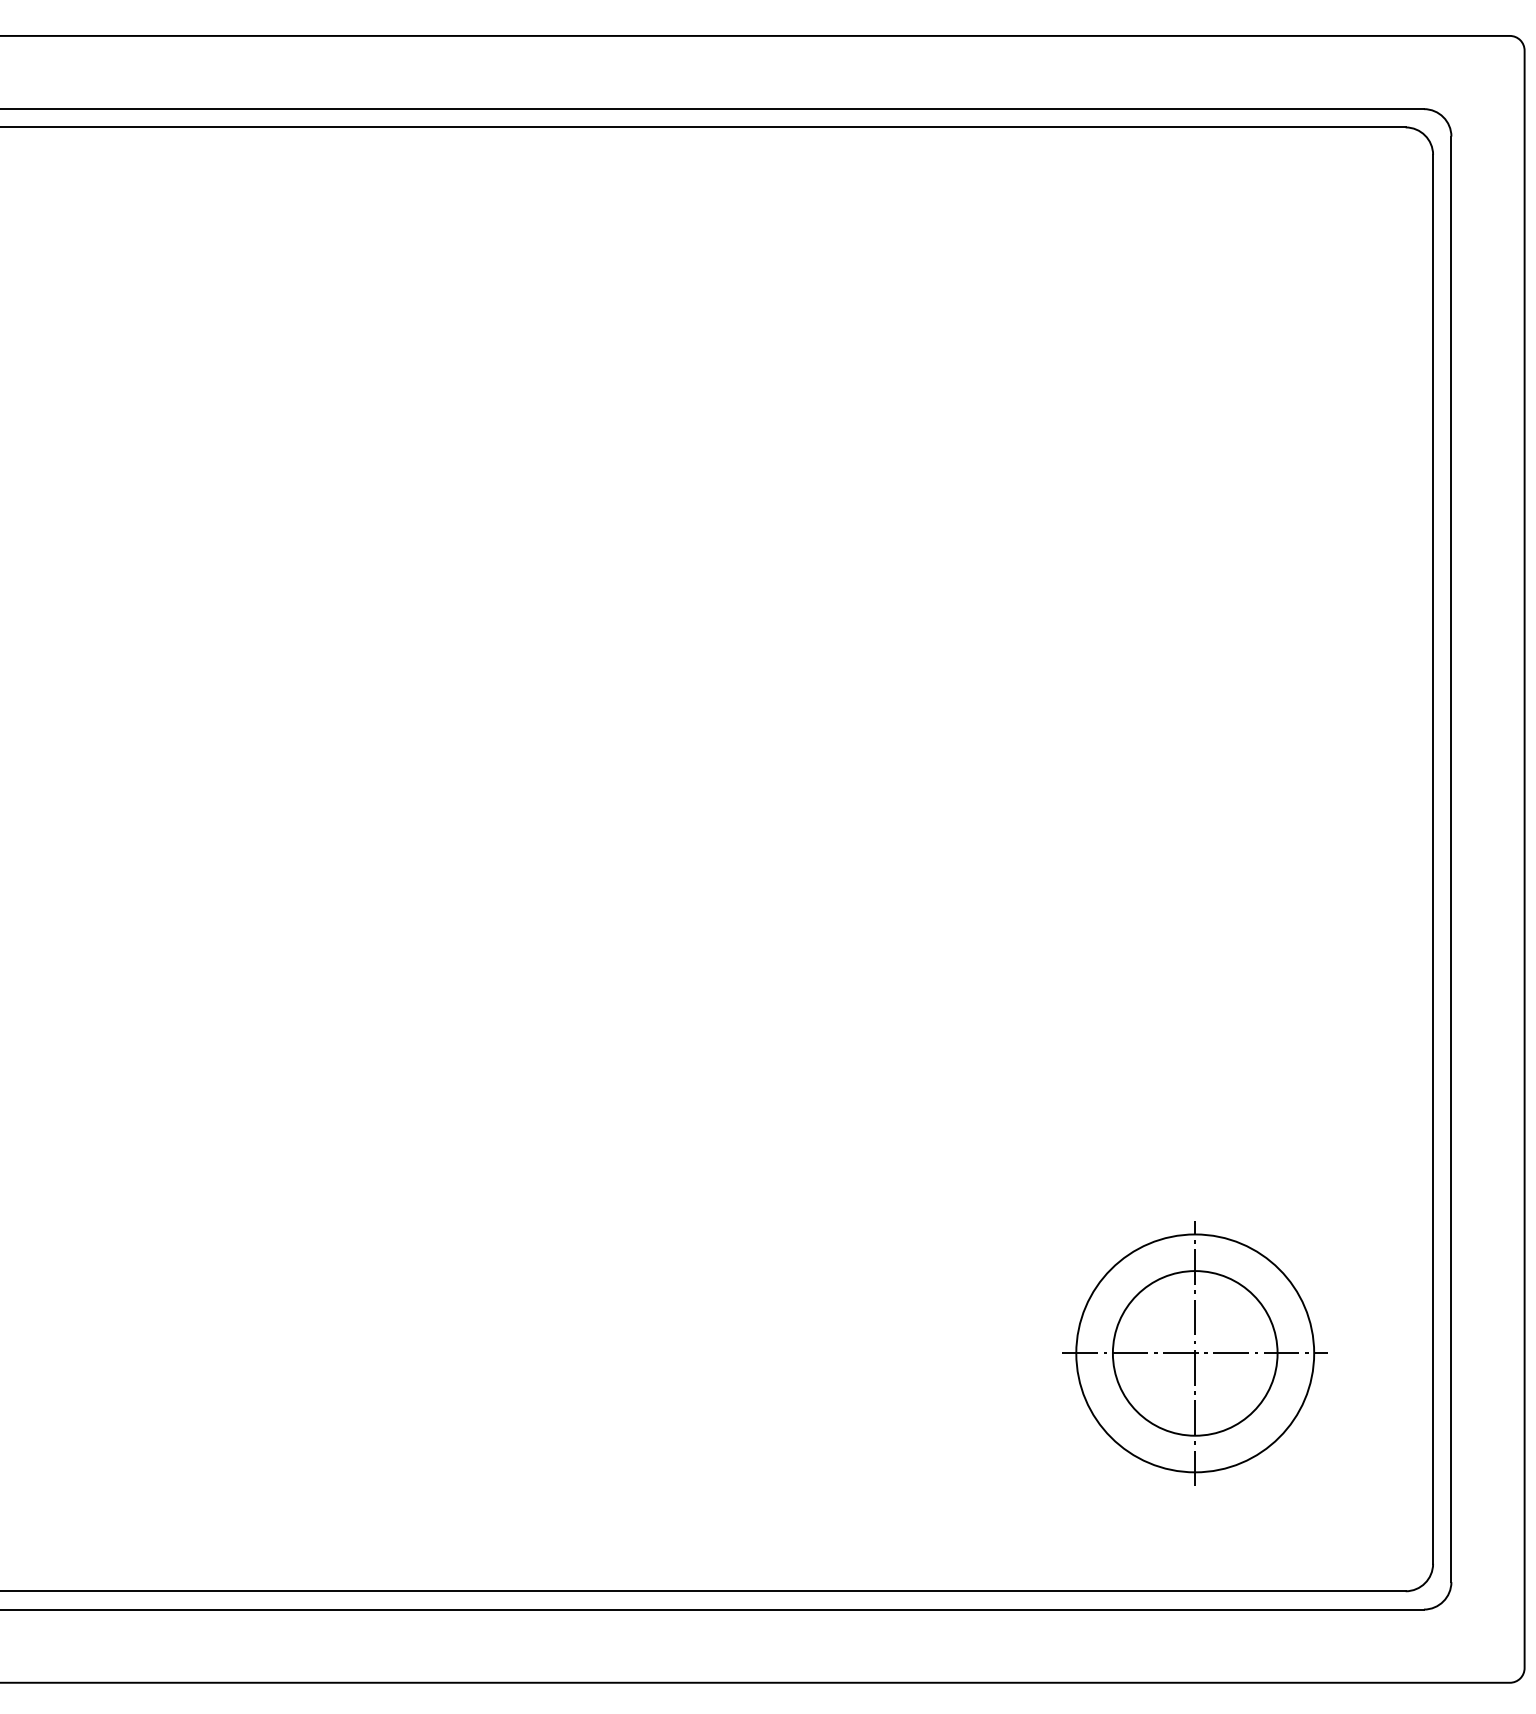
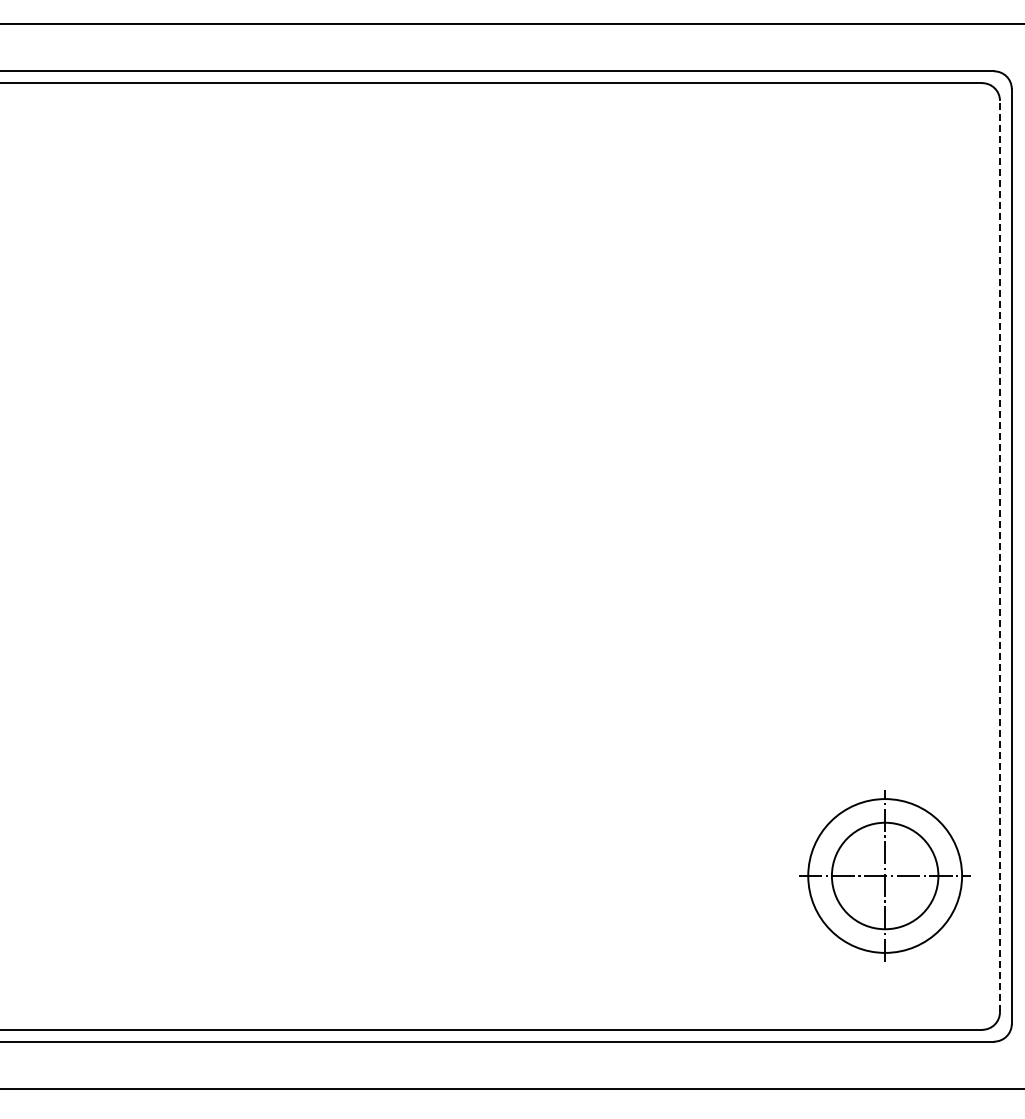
line: (1433, 859) -> (1000, 556), solid -> dashed
part: (1194, 1352) -> (884, 875), moved

